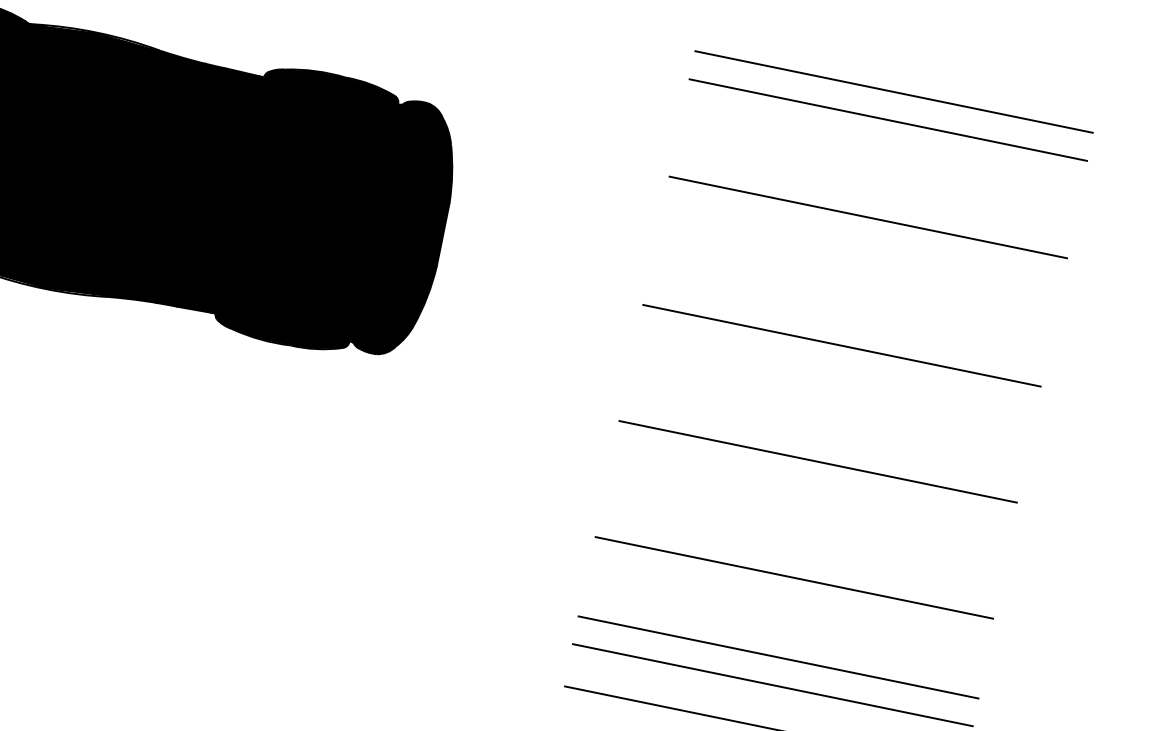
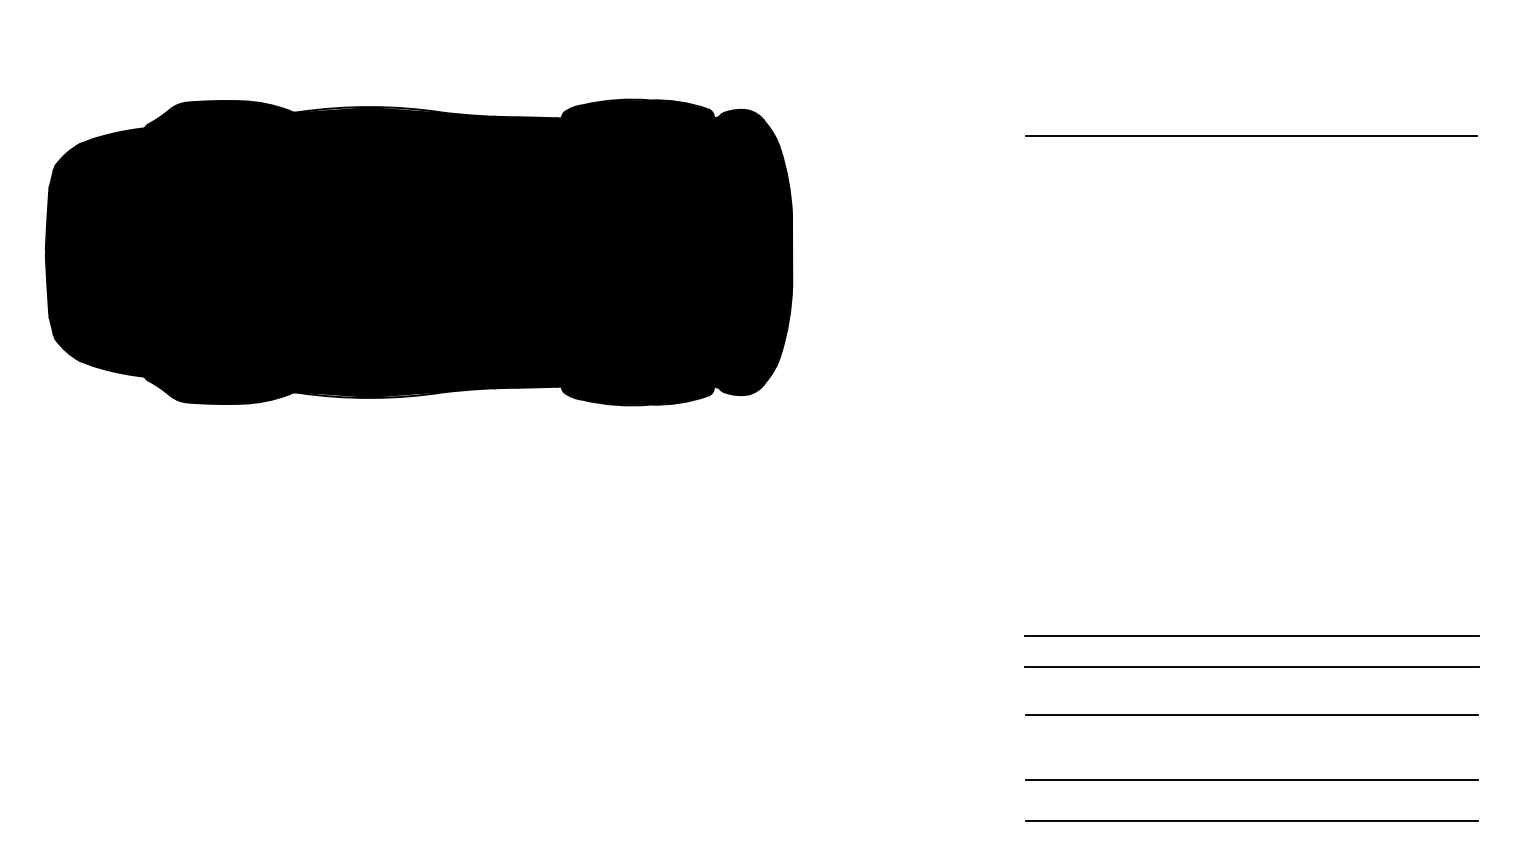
line: (888, 120) -> (1251, 25), removed
line: (841, 345) -> (1251, 281), removed
line: (818, 461) -> (1251, 413), removed
line: (794, 578) -> (1251, 545), removed

